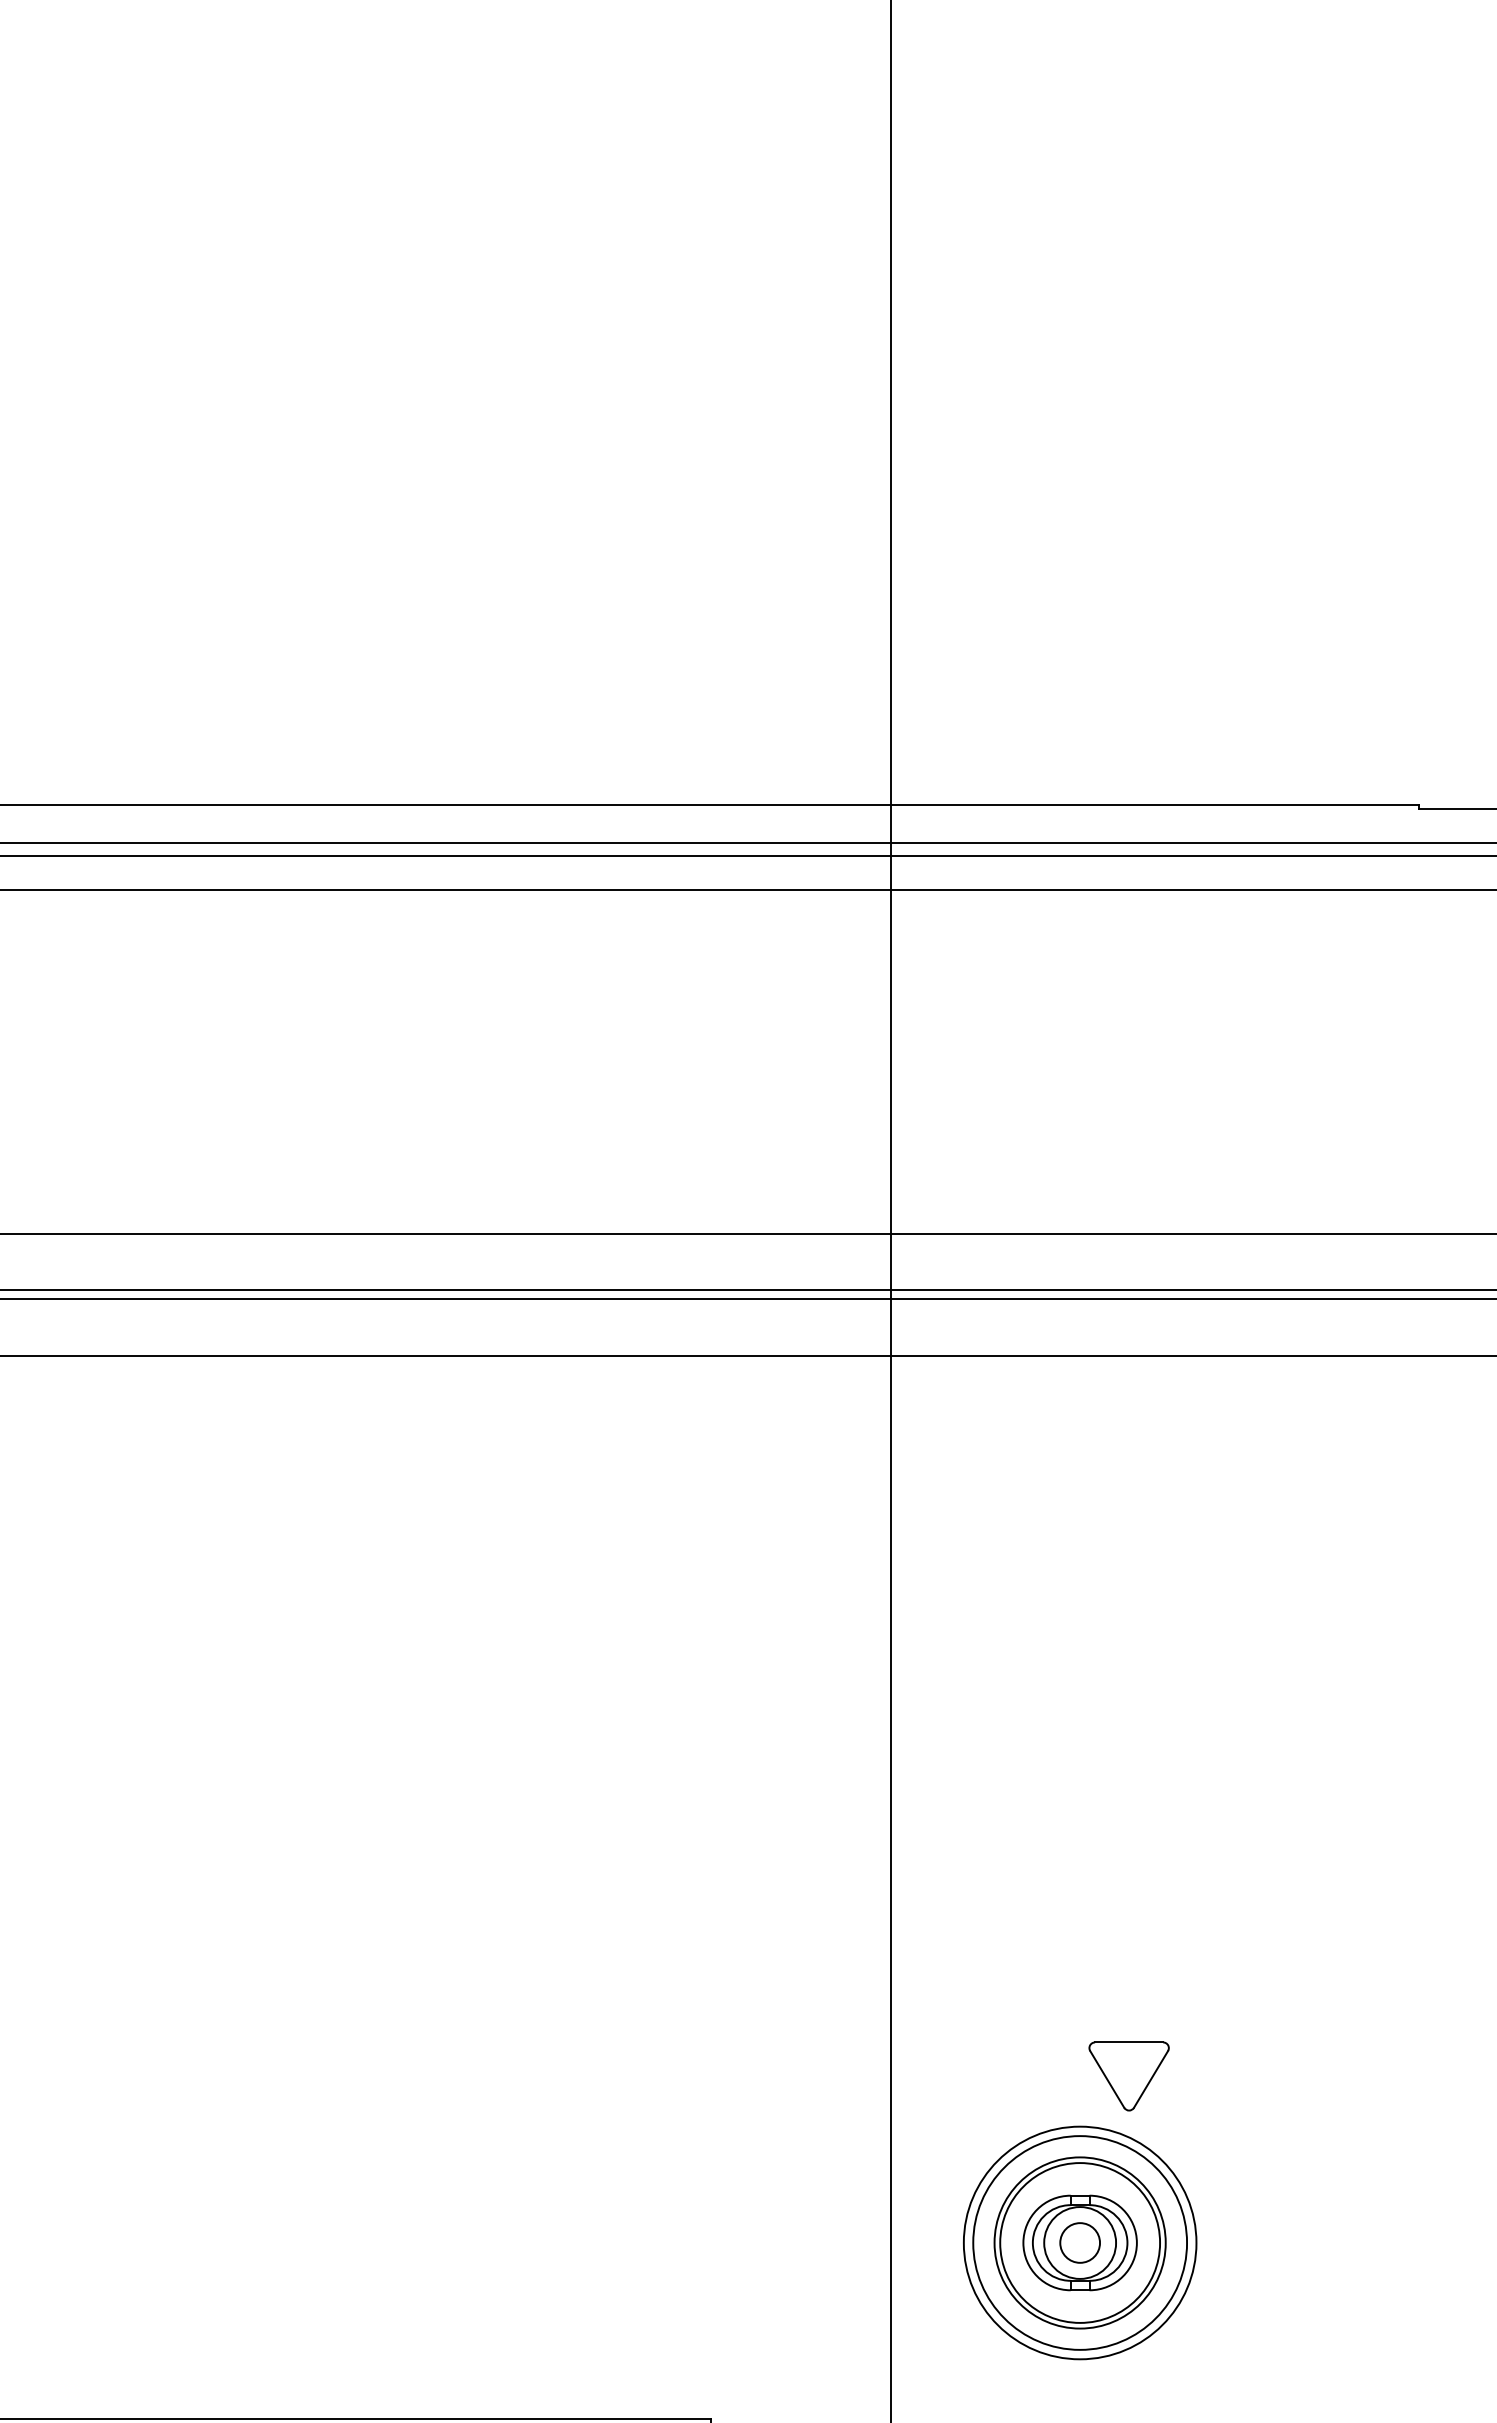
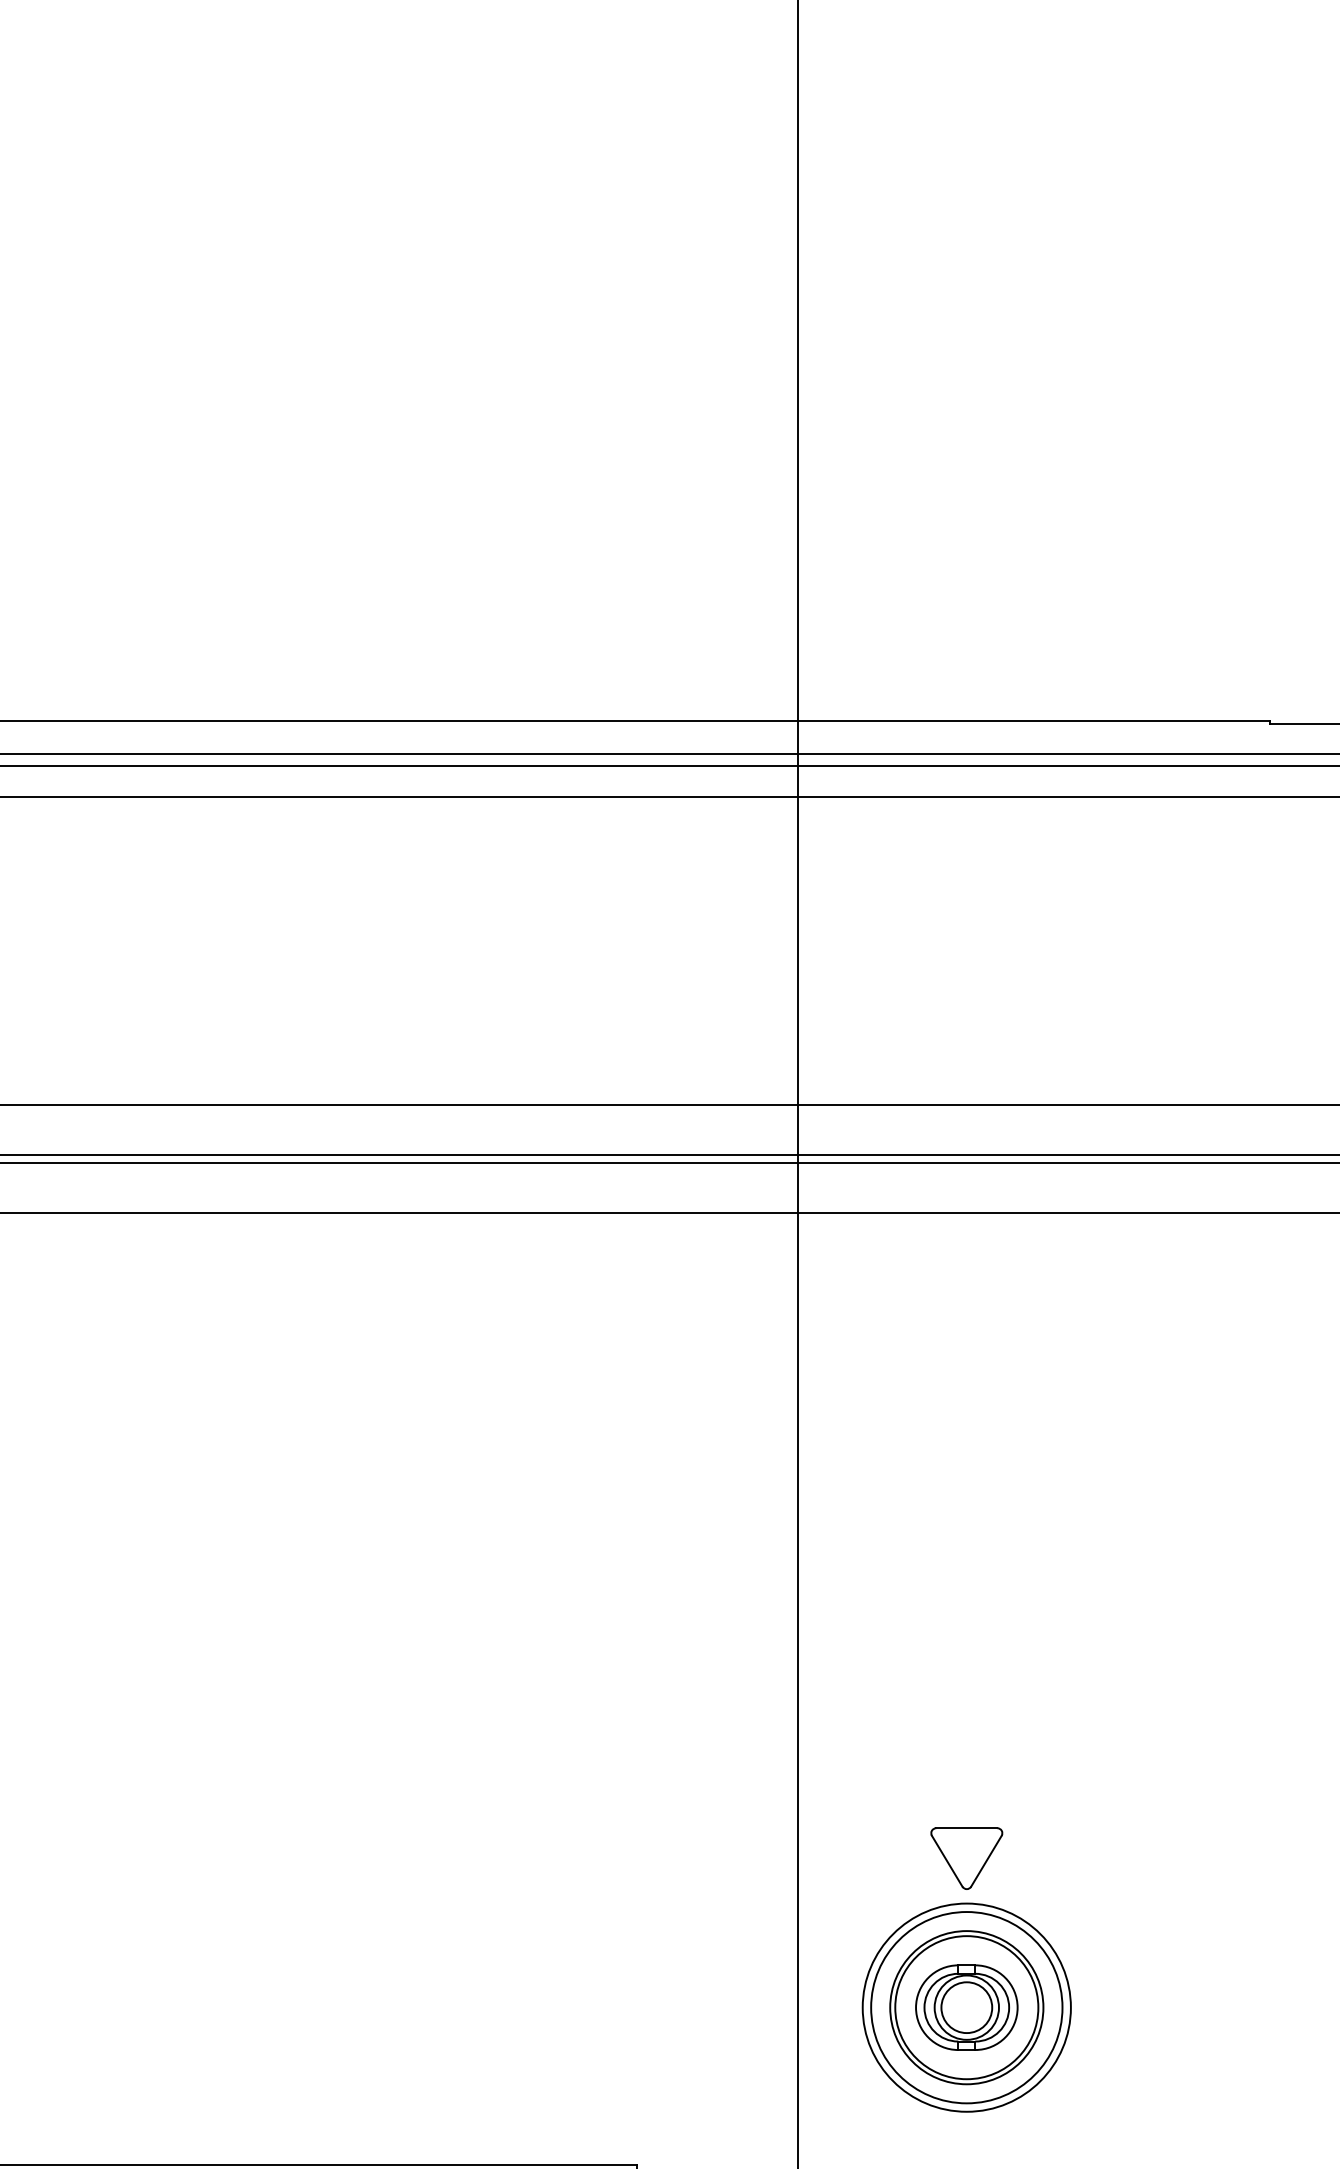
part: (1128, 2076) -> (966, 1858), moved
circle: (1079, 2242) -> (966, 2007), size x1.43

